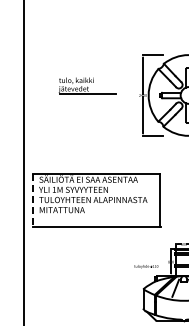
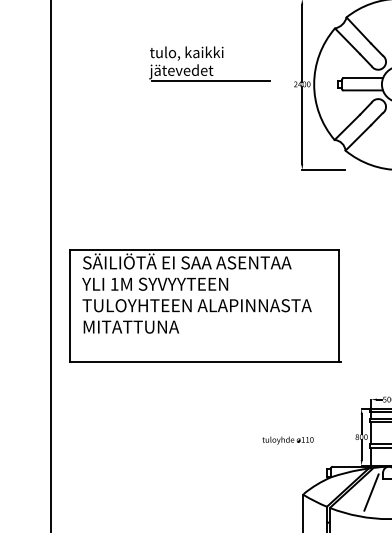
part: (87, 85) -> (210, 63), moved
line: (33, 200) -> (70, 306), dashed -> solid
text: (146, 266) -> (288, 440), moved

